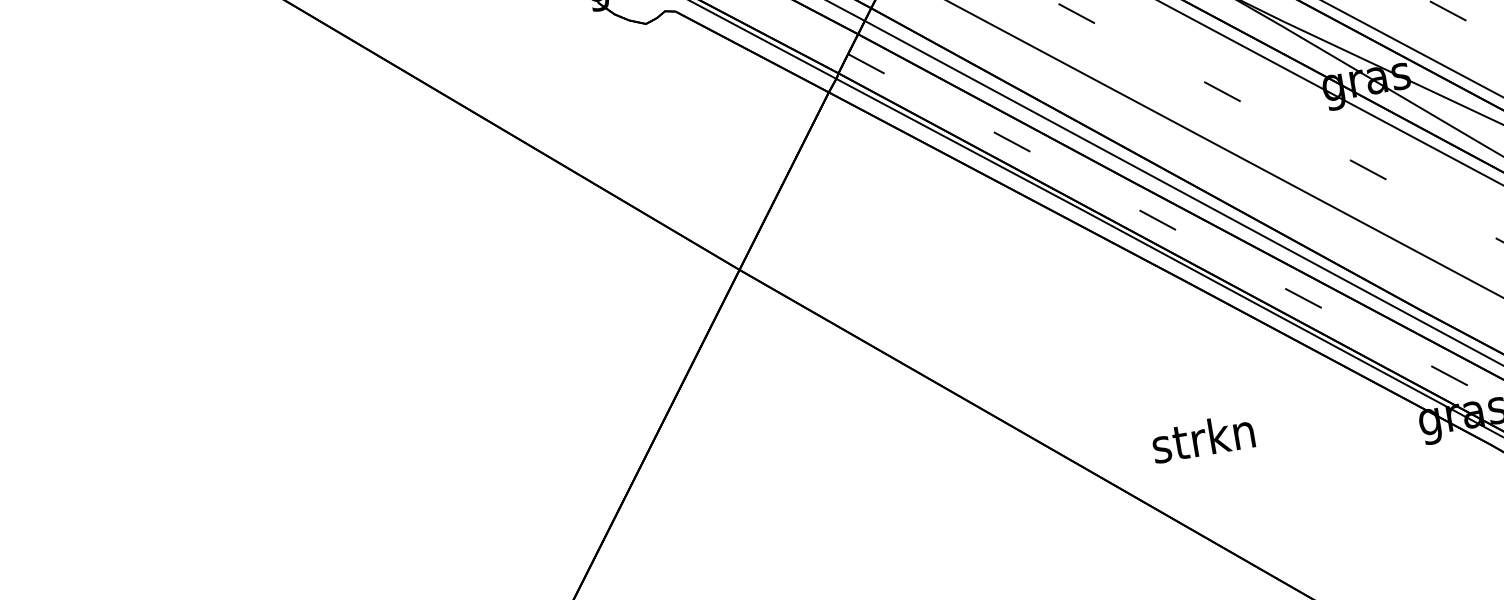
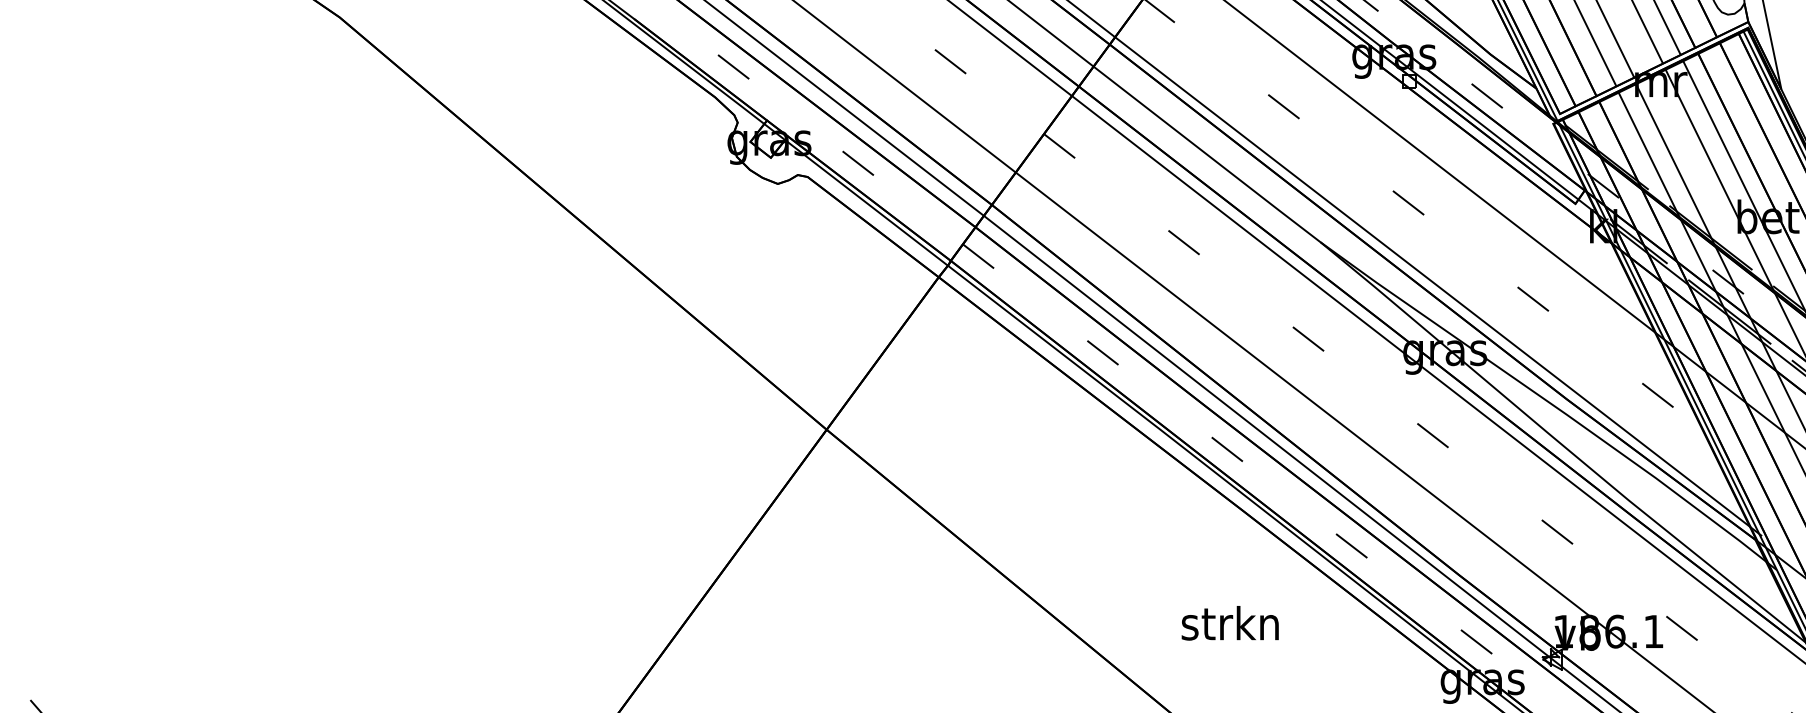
text: (1202, 438) -> (1229, 623), moved

